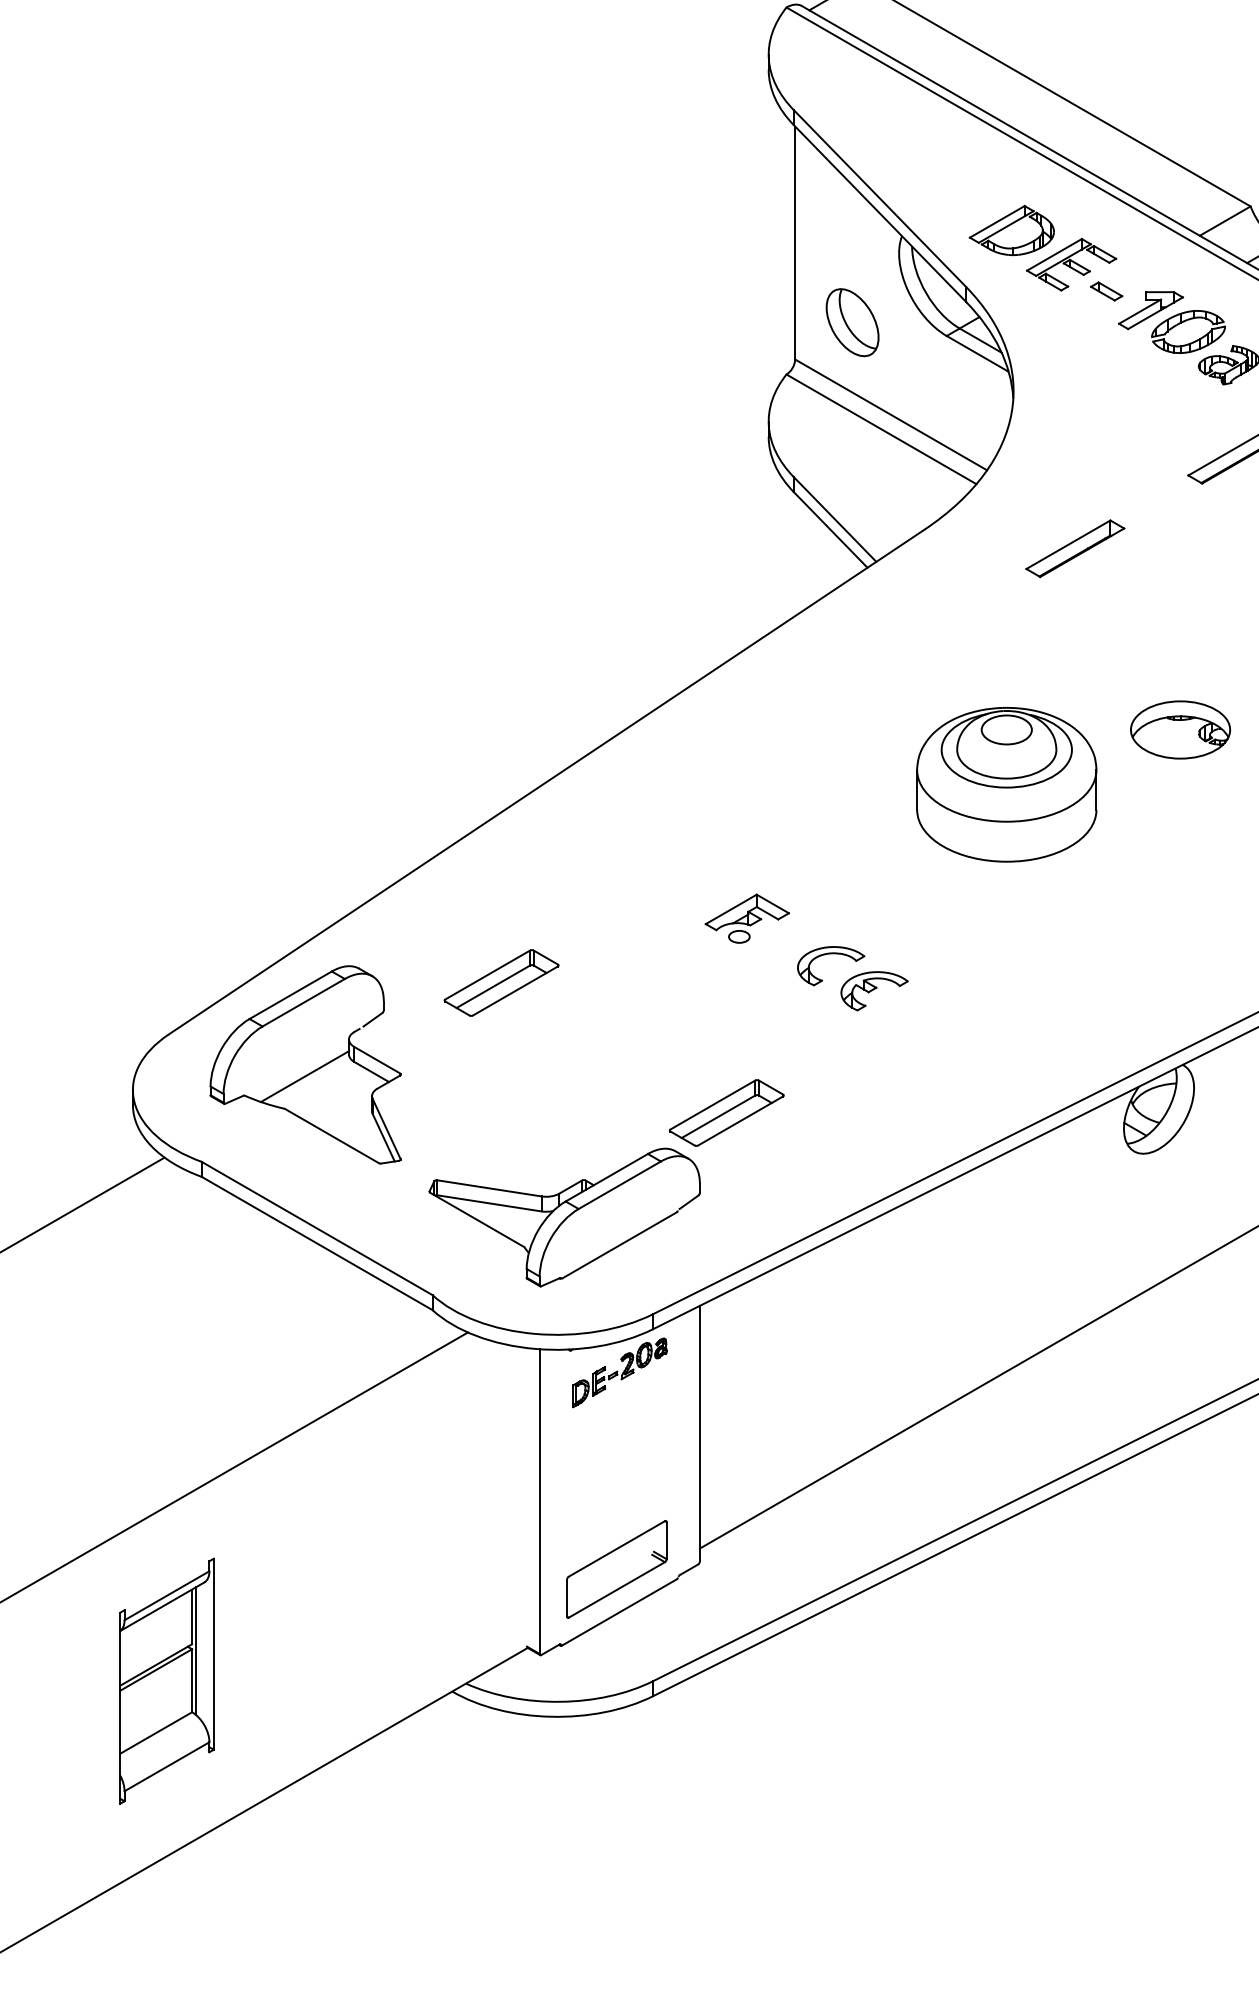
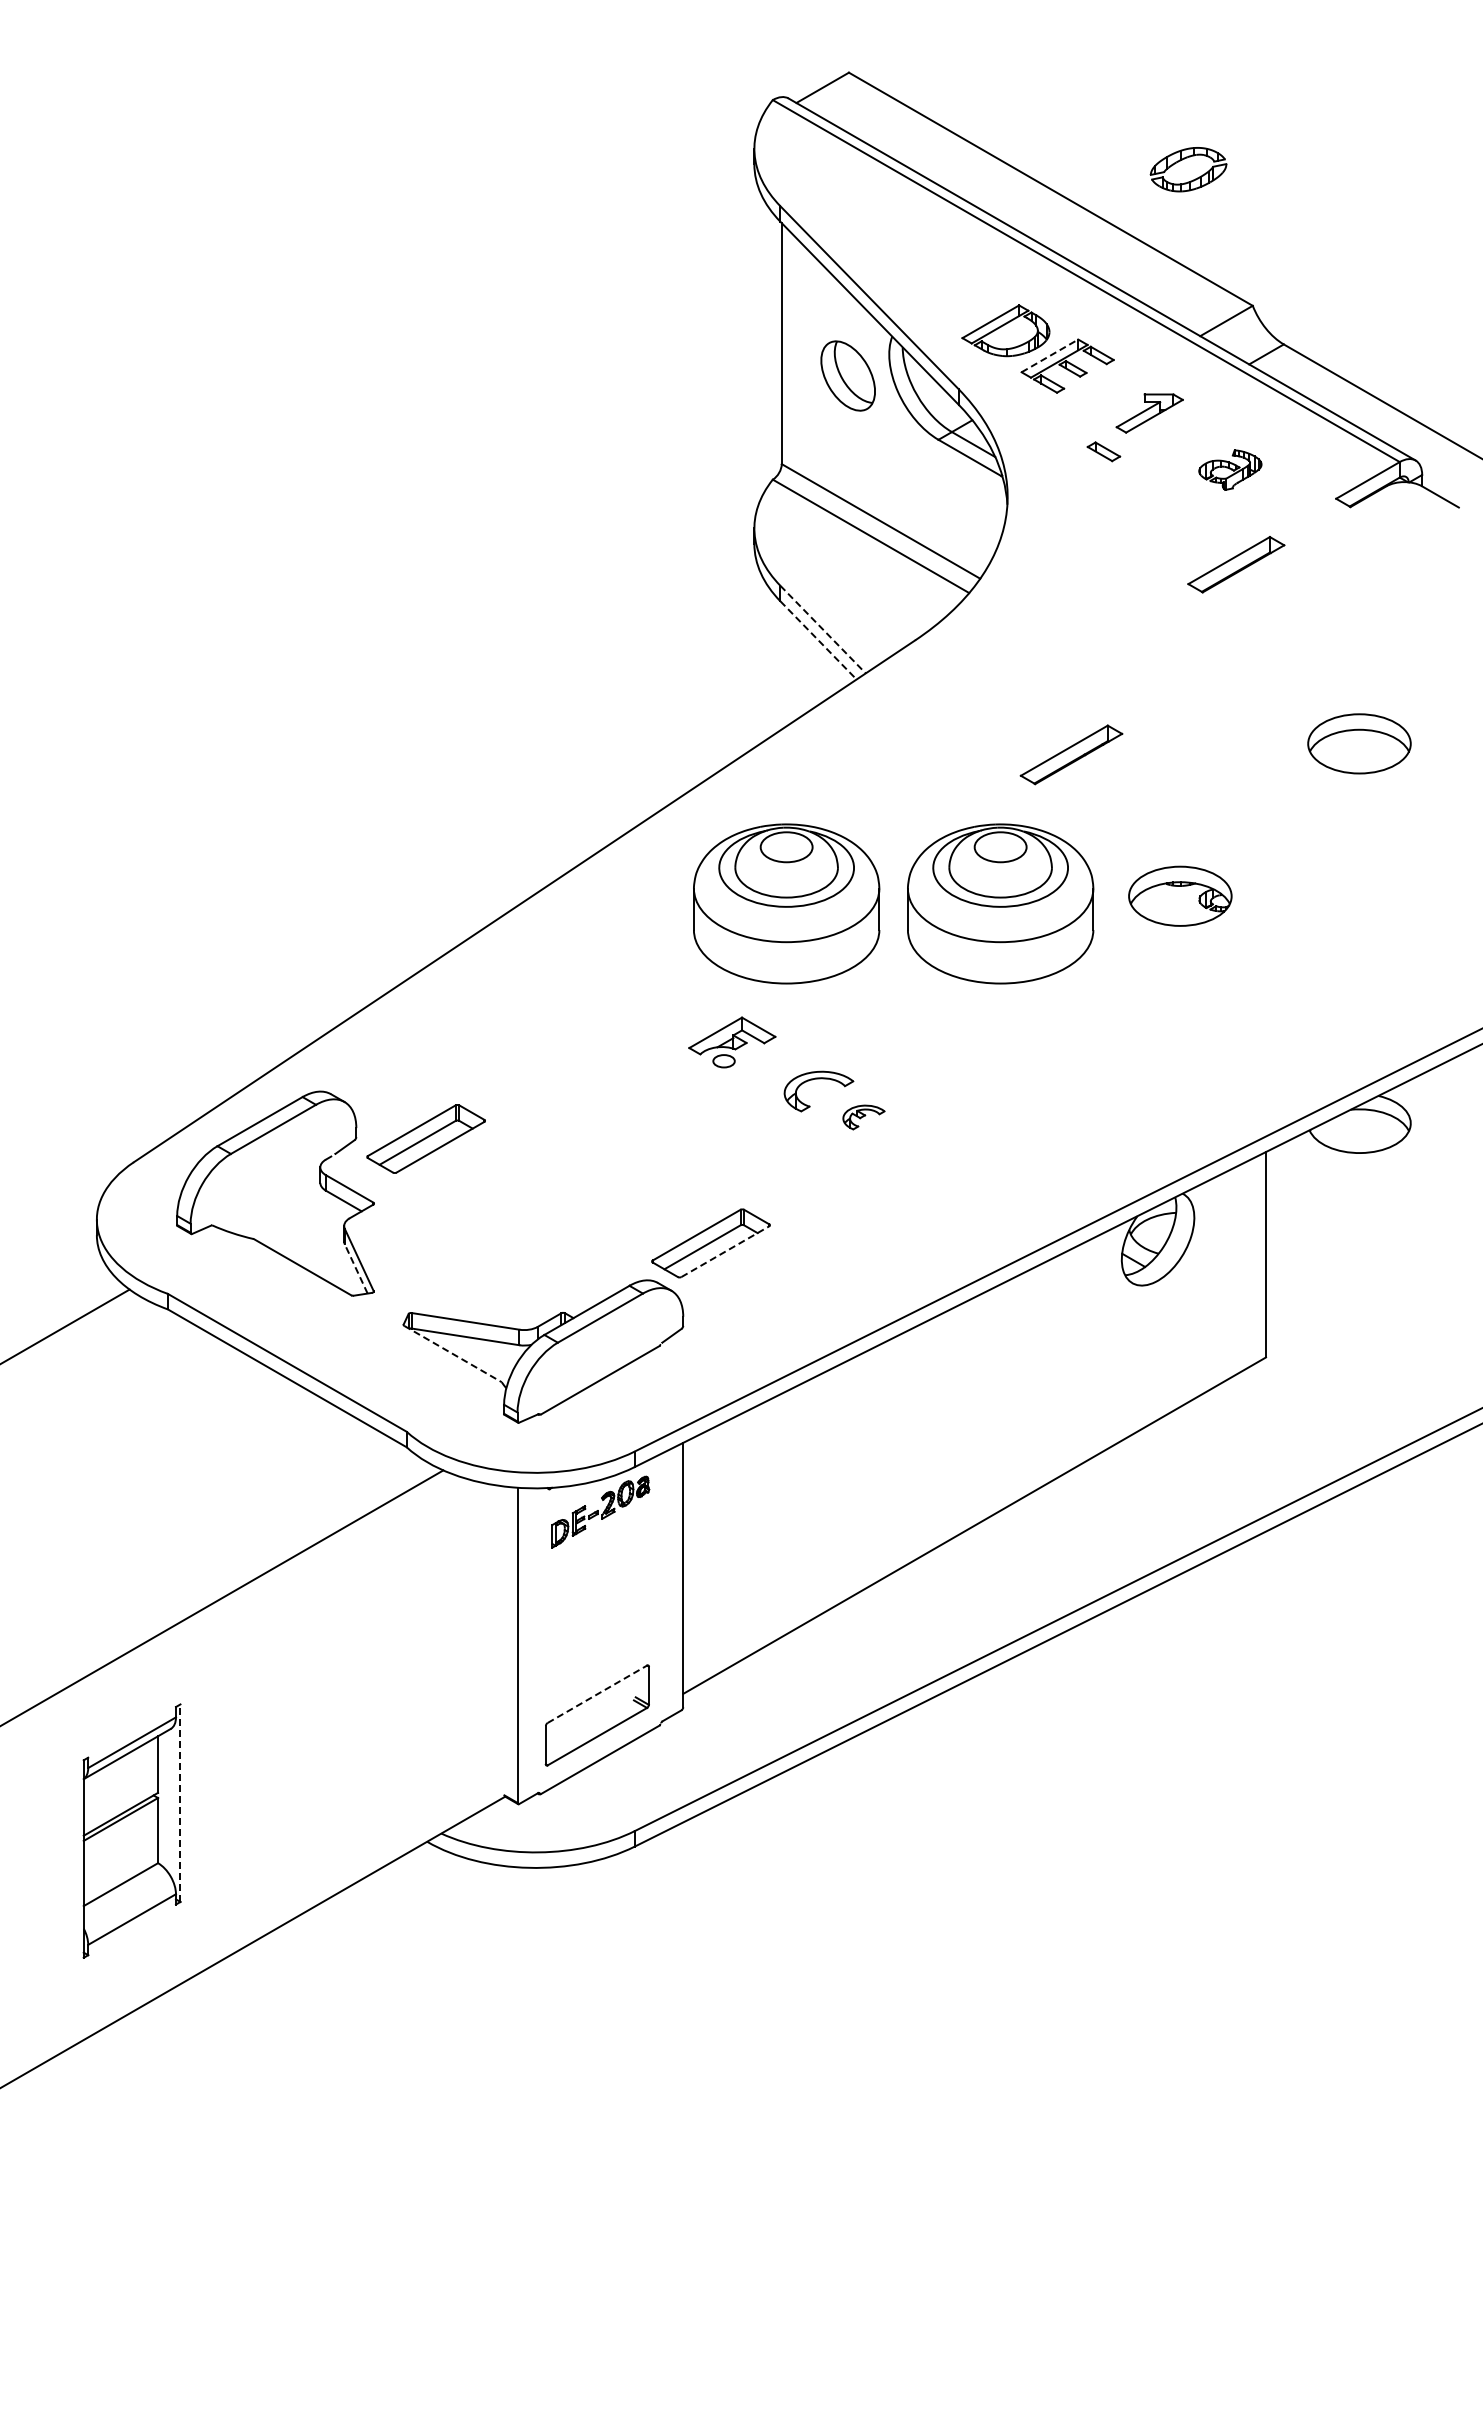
line: (1054, 254) -> (1049, 355), solid -> dashed
part: (1106, 291) -> (1103, 451), moved
part: (851, 322) -> (847, 375), moved
part: (1184, 322) -> (1184, 159), moved
line: (835, 519) -> (823, 629), solid -> dashed
line: (830, 530) -> (818, 640), solid -> dashed
part: (1075, 548) -> (1071, 754), moved
part: (1180, 729) -> (1180, 895), moved
part: (799, 784) -> (786, 903), added
part: (500, 982) -> (425, 1138), moved
part: (874, 991) -> (863, 1117), size x0.6
line: (304, 1076) -> (274, 1205), removed
line: (740, 1120) -> (725, 1251), solid -> dashed
line: (383, 1137) -> (356, 1268), solid -> dashed
line: (477, 1220) -> (453, 1354), solid -> dashed
line: (616, 1549) -> (597, 1694), solid -> dashed
line: (196, 1650) -> (162, 1799), removed
line: (213, 1654) -> (180, 1803), solid -> dashed

